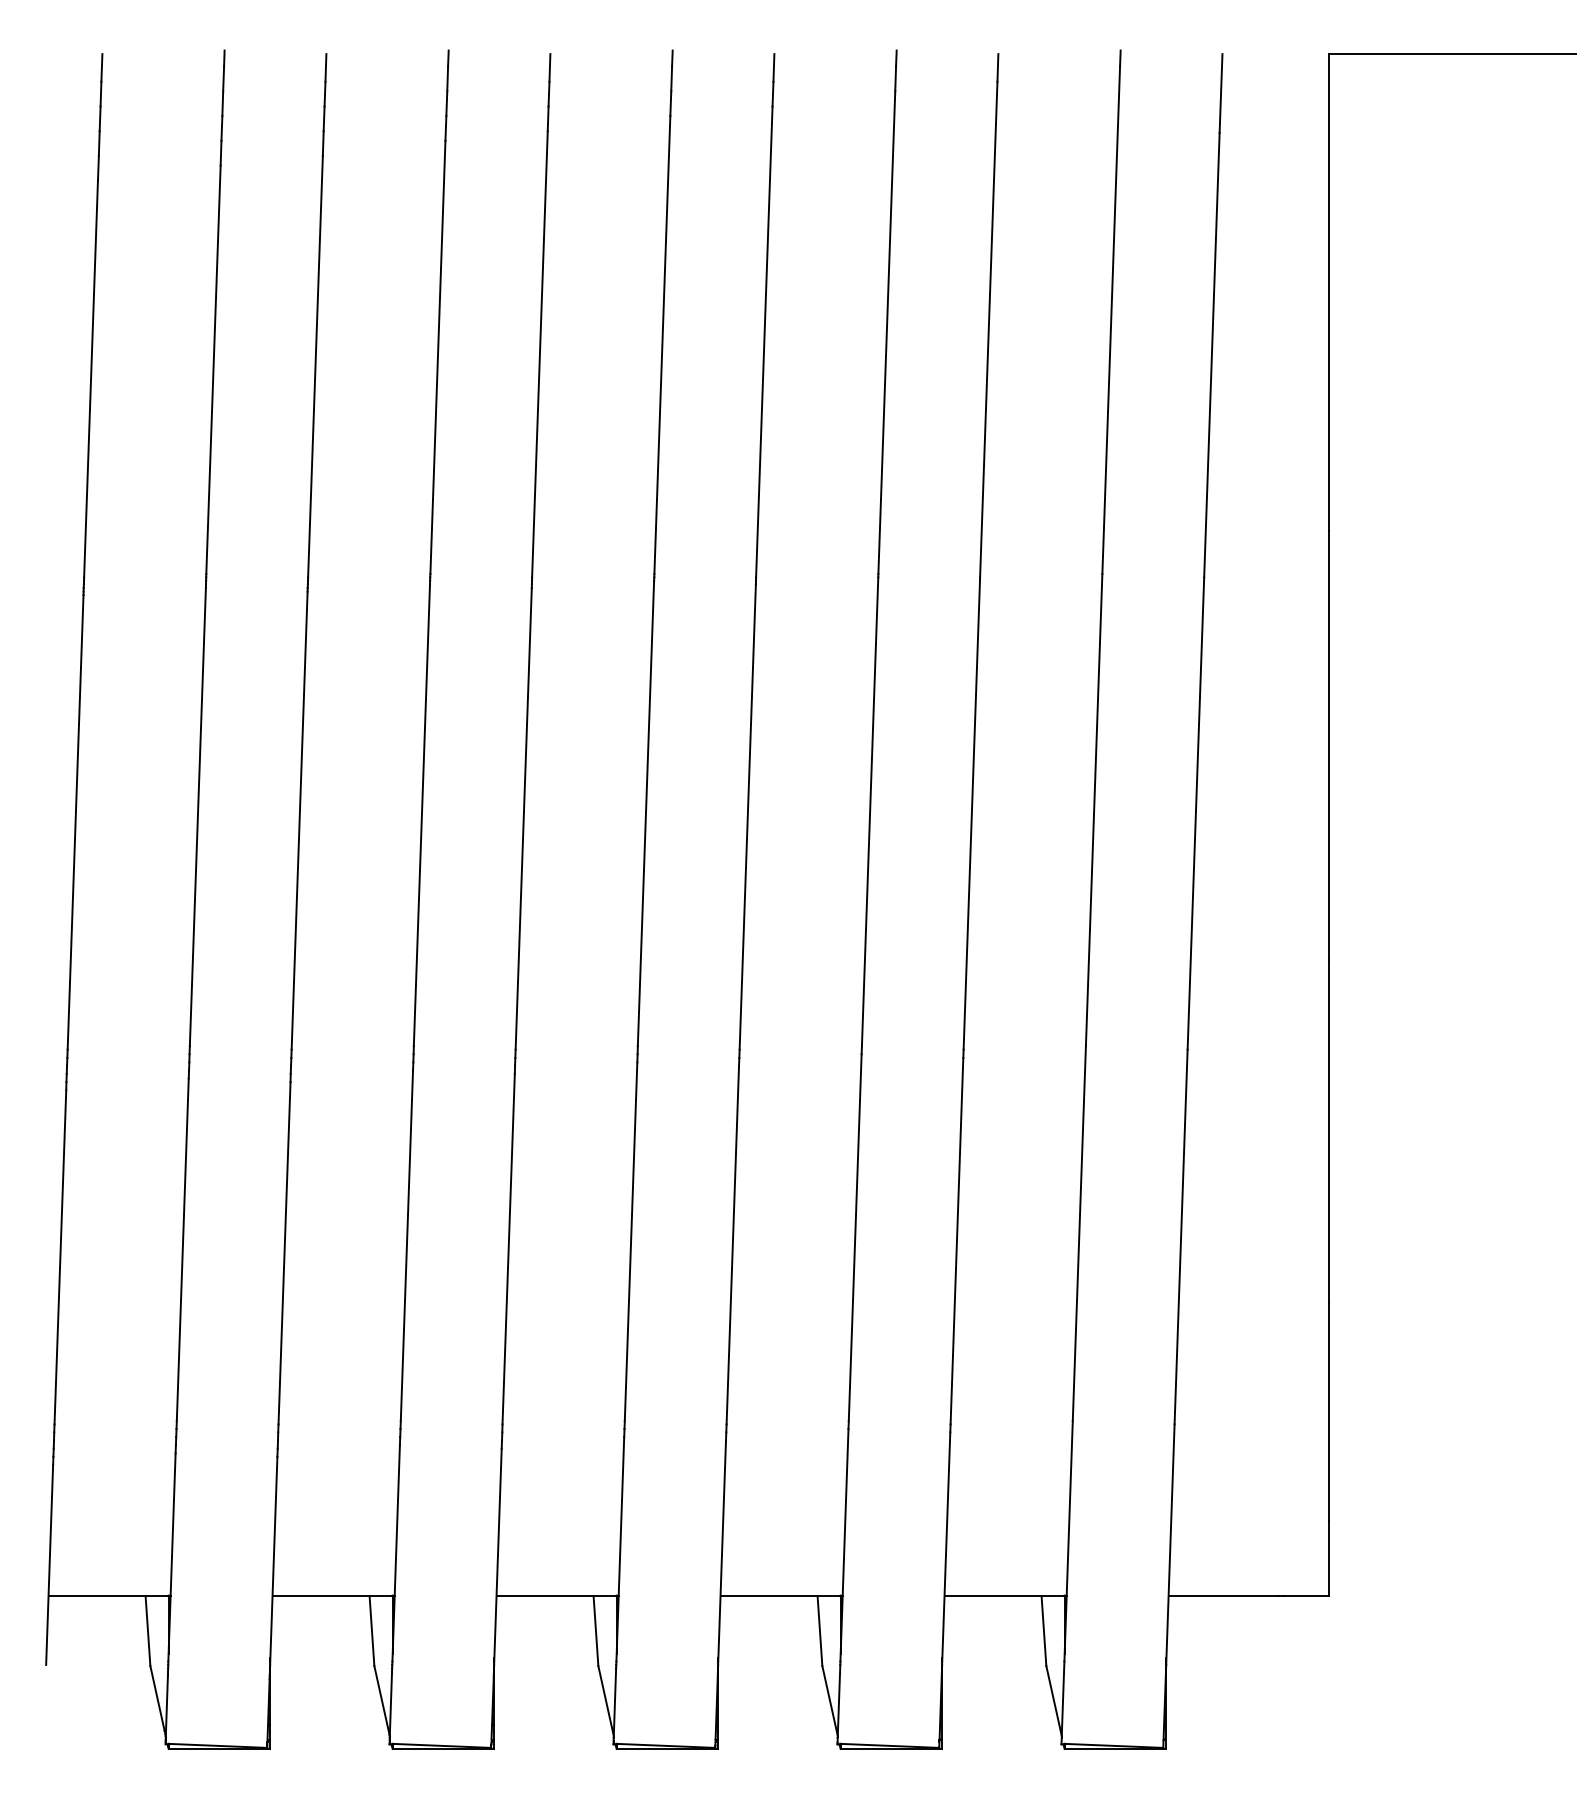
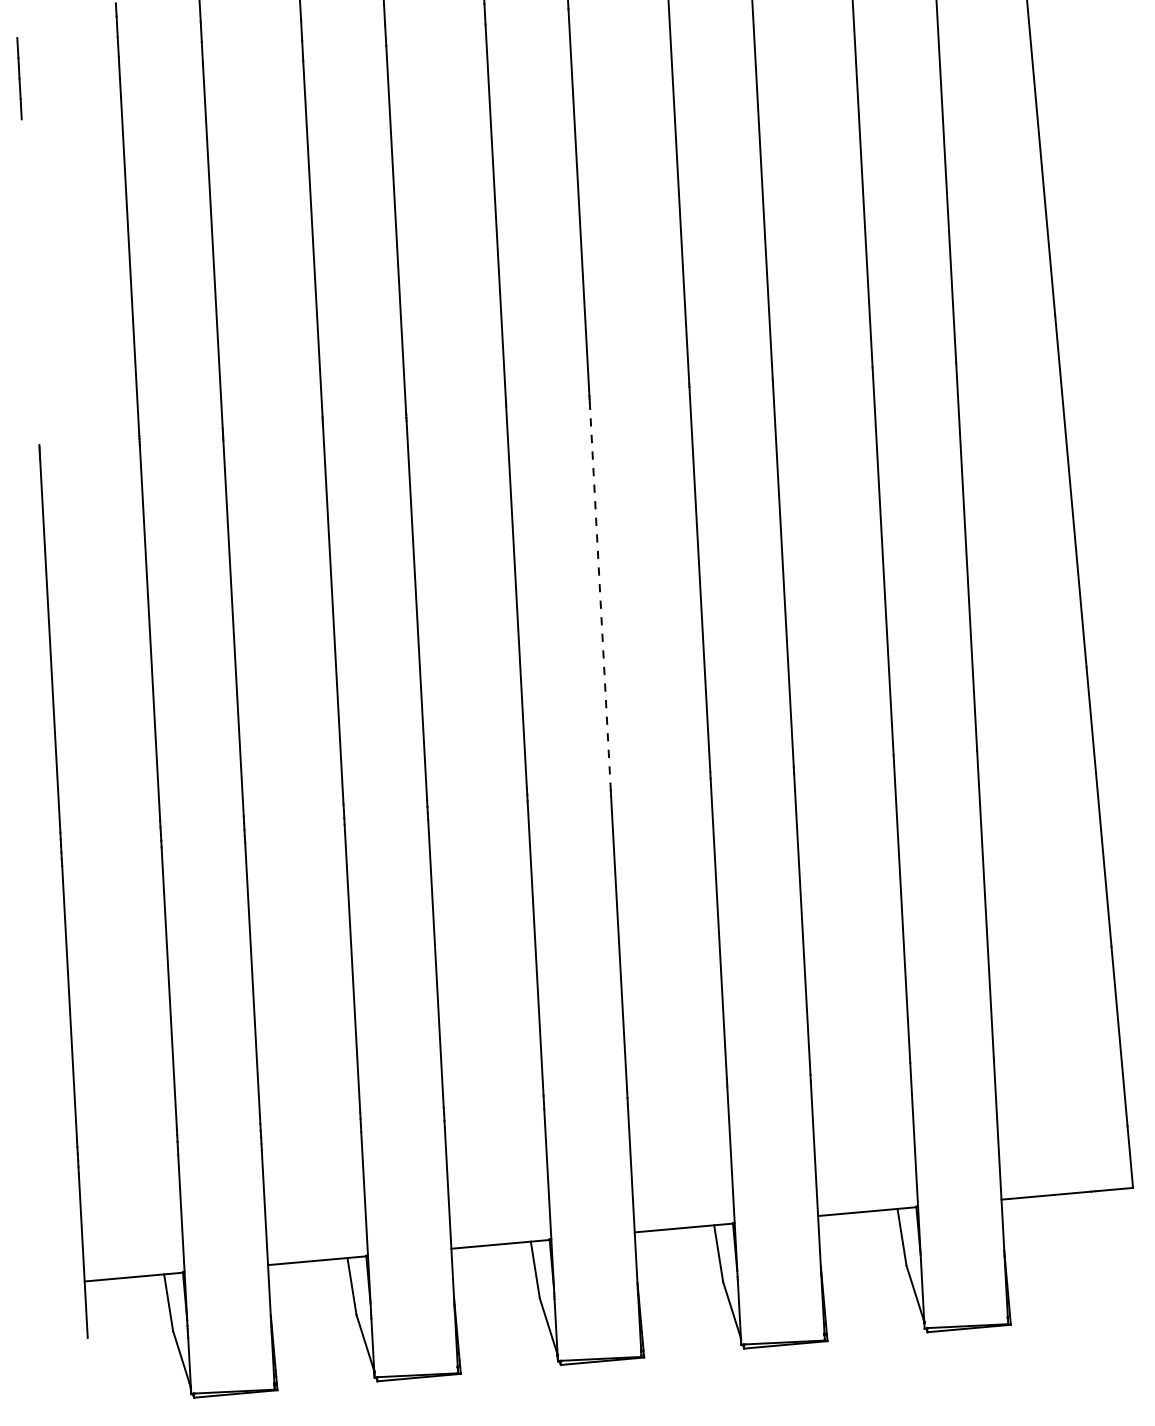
line: (101, 67) -> (16, 26), removed
line: (90, 378) -> (30, 281), removed
line: (747, 817) -> (599, 593), solid -> dashed

